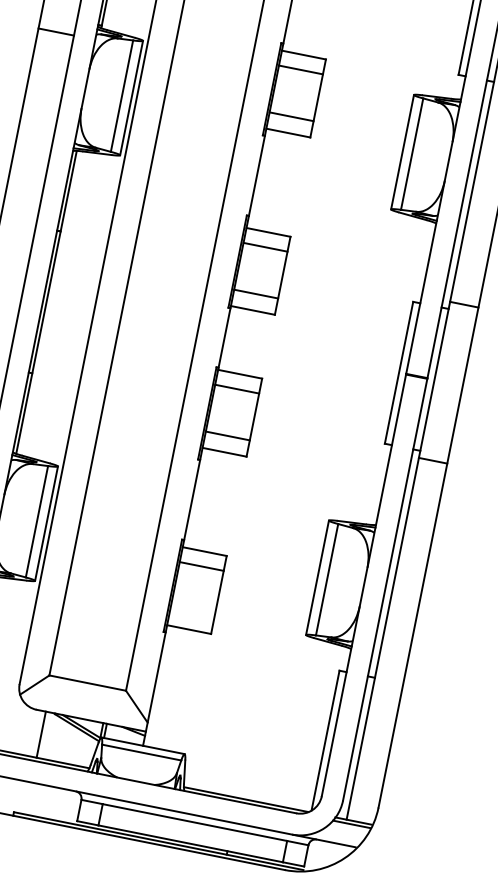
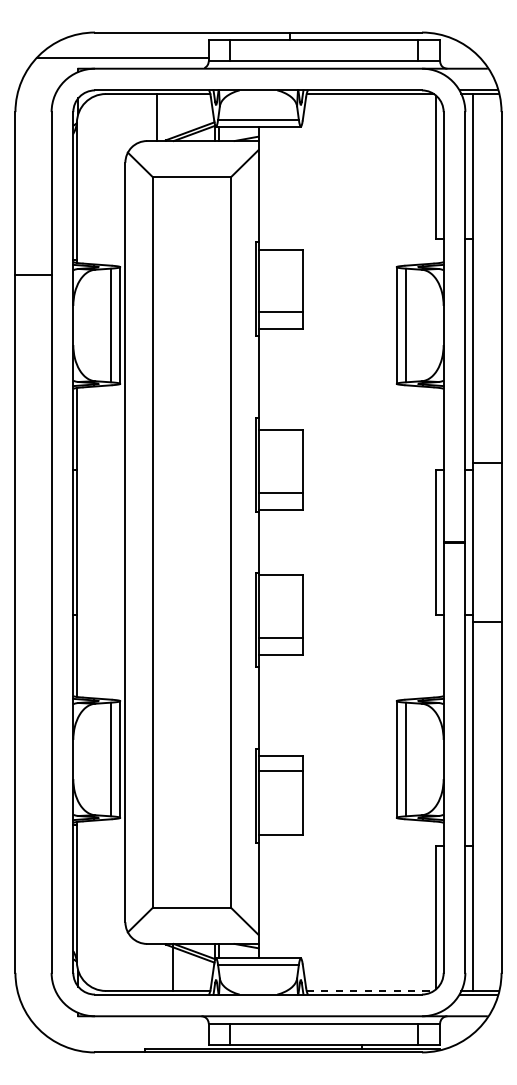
line: (300, 69) -> (280, 264), removed
line: (265, 247) -> (280, 445), removed
line: (236, 389) -> (280, 590), removed
line: (41, 733) -> (172, 966), moved
line: (246, 799) -> (370, 990), solid -> dashed

